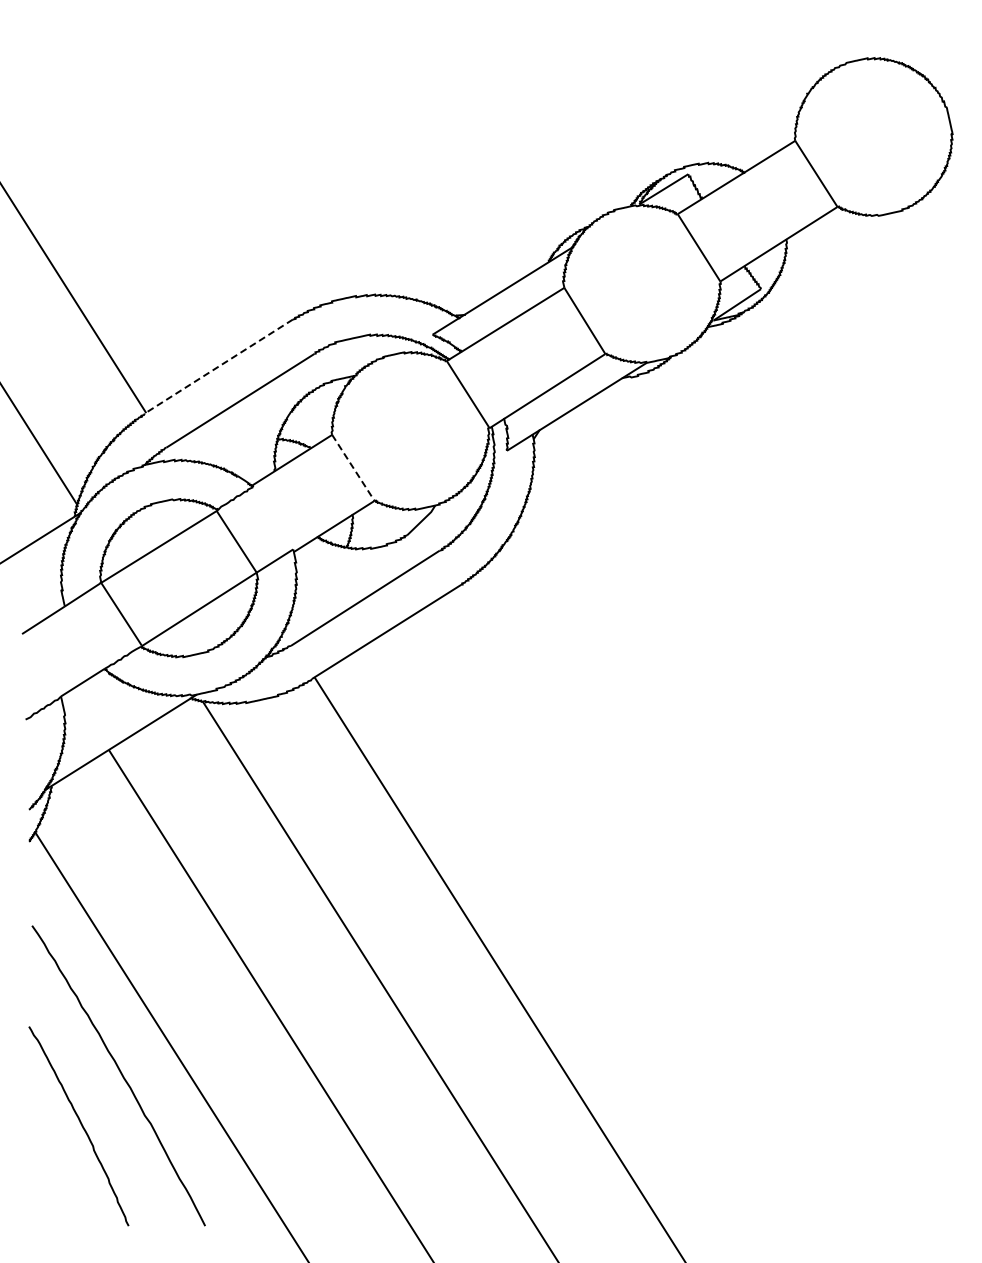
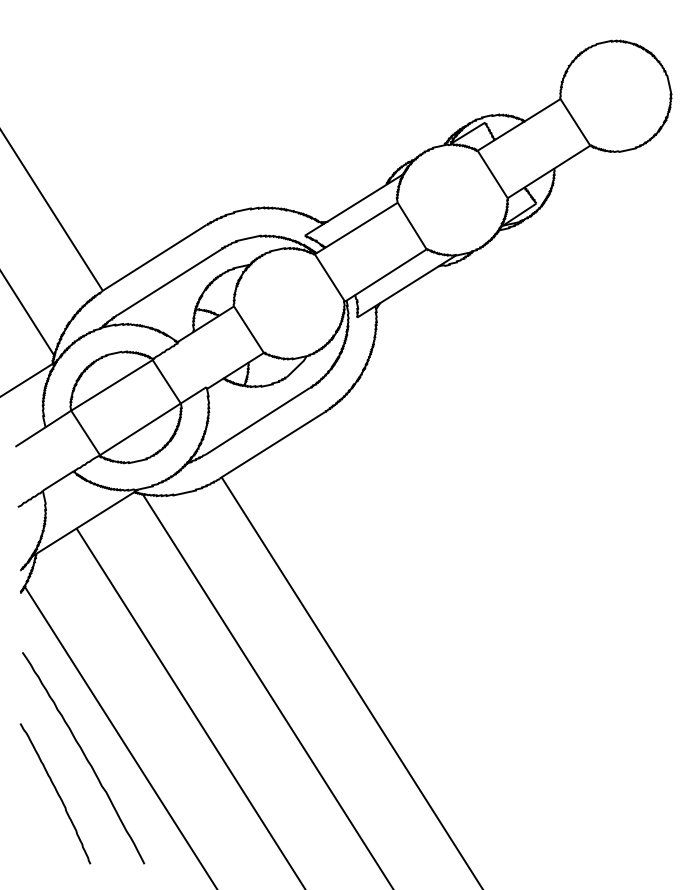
line: (218, 366) -> (153, 258), dashed -> solid
line: (353, 468) -> (249, 330), dashed -> solid

